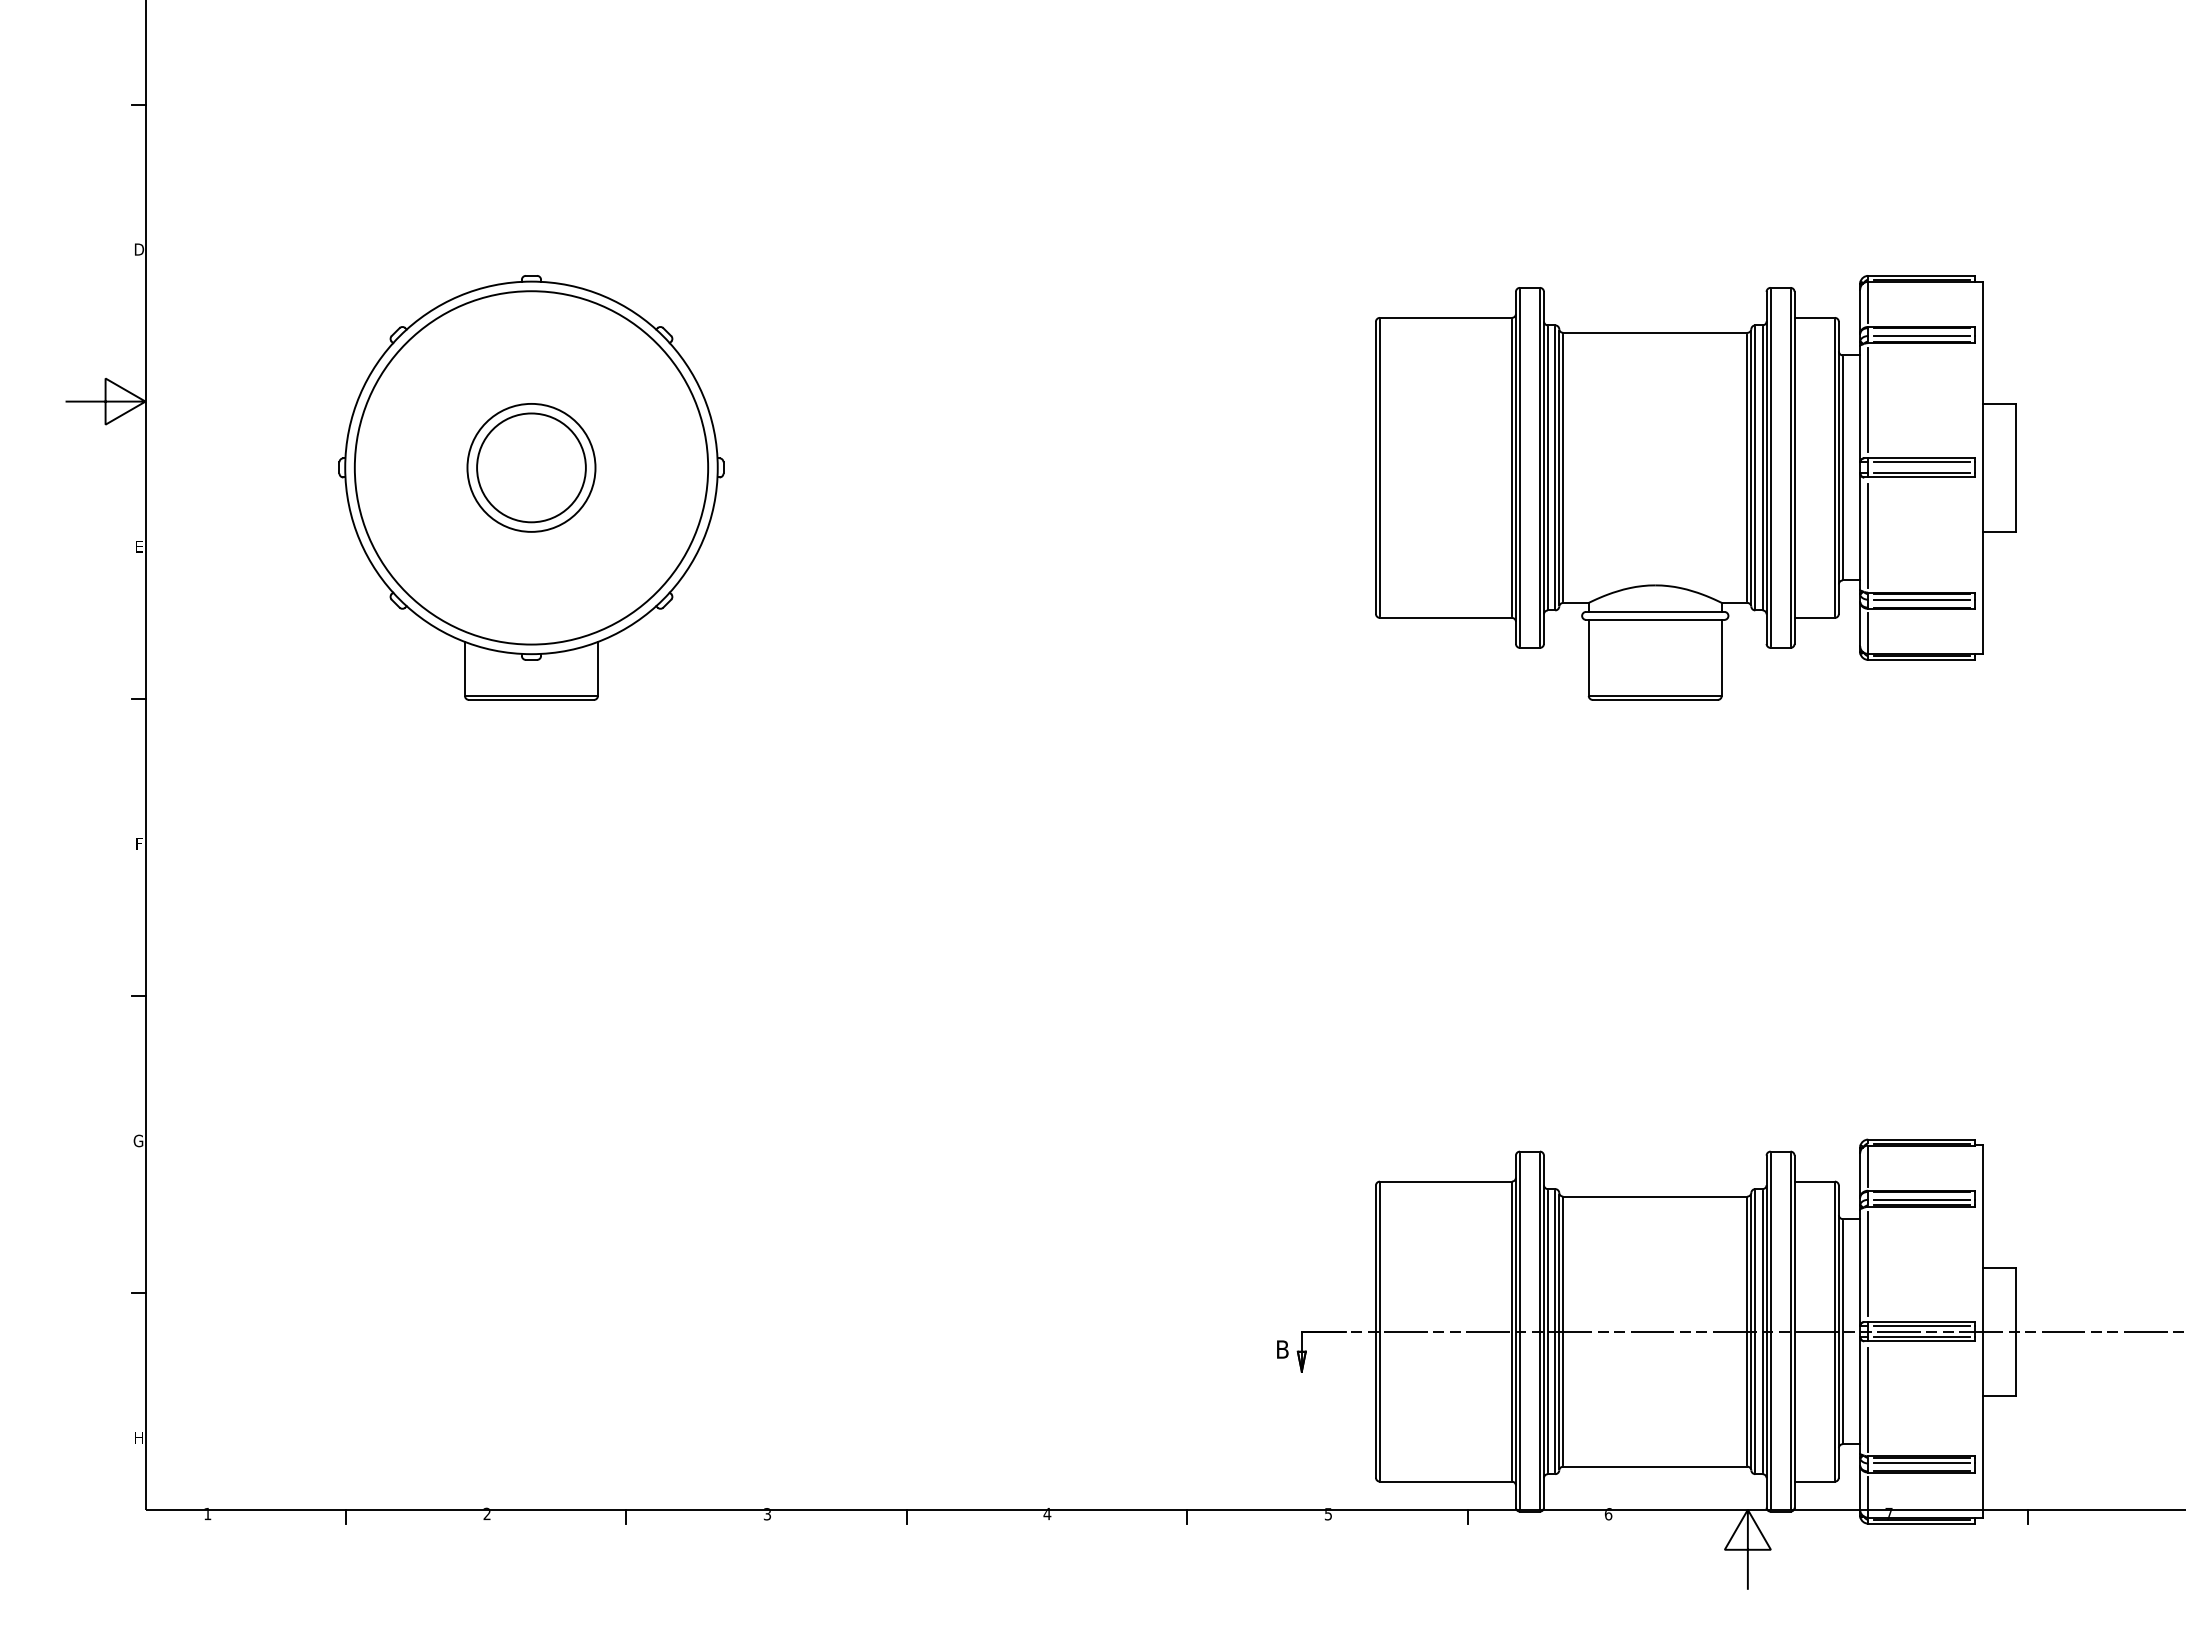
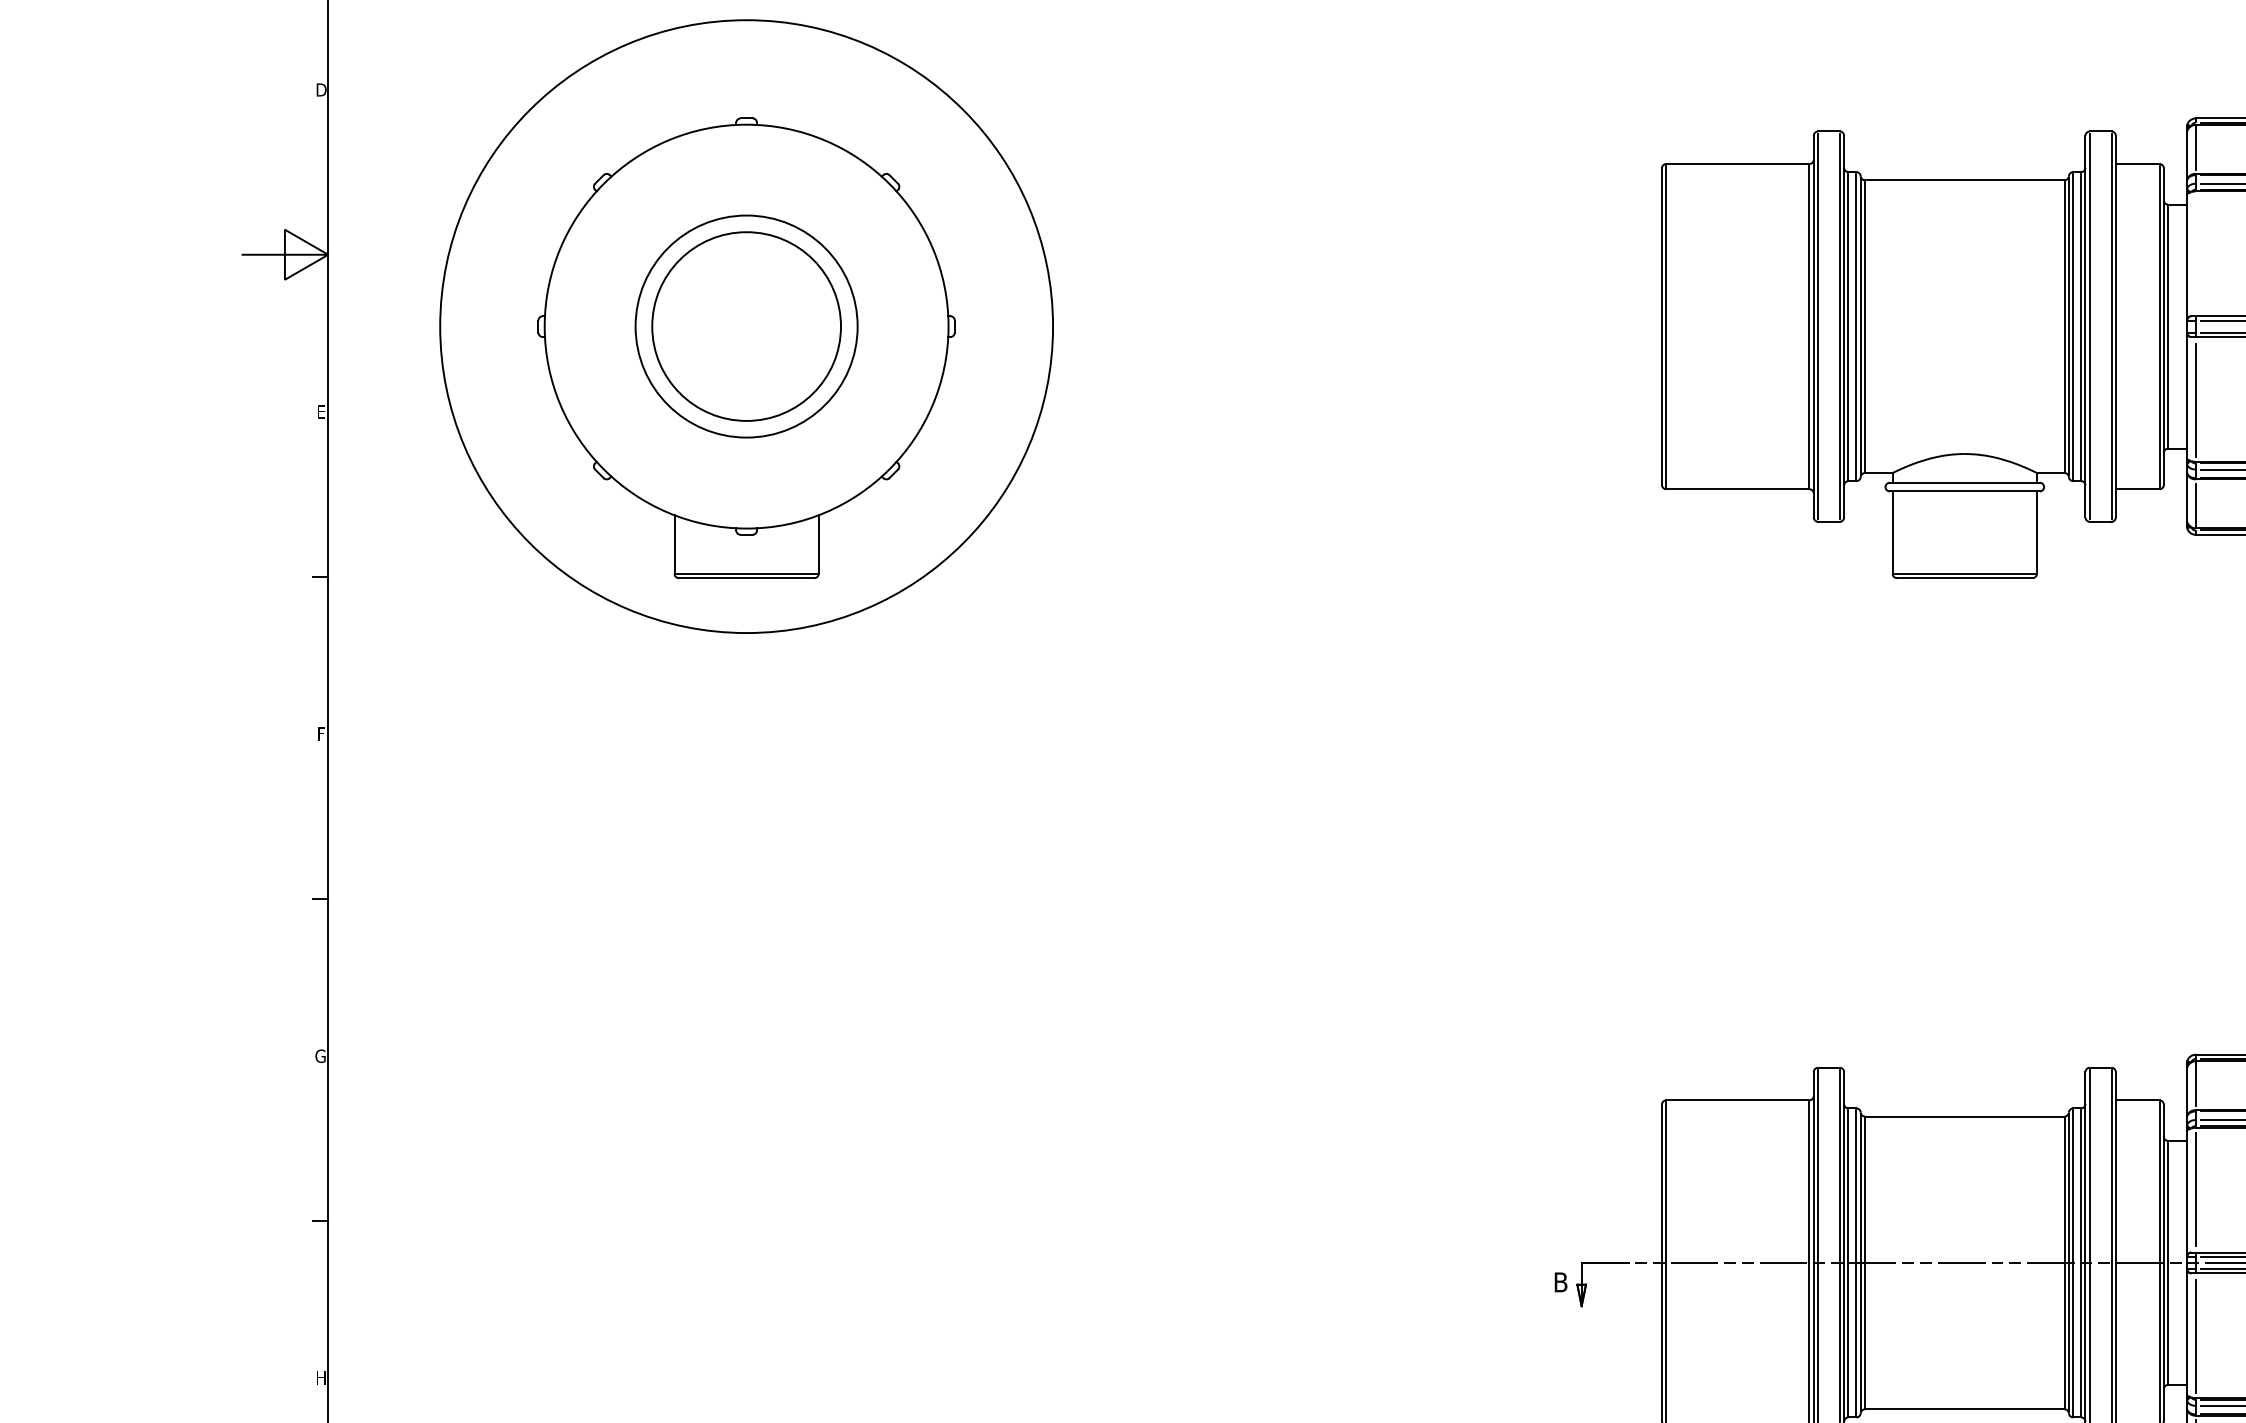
line: (1868, 399) -> (2195, 252), removed
circle: (531, 467) -> (746, 326), size x1.6
part: (531, 467) -> (746, 326), size x1.6

